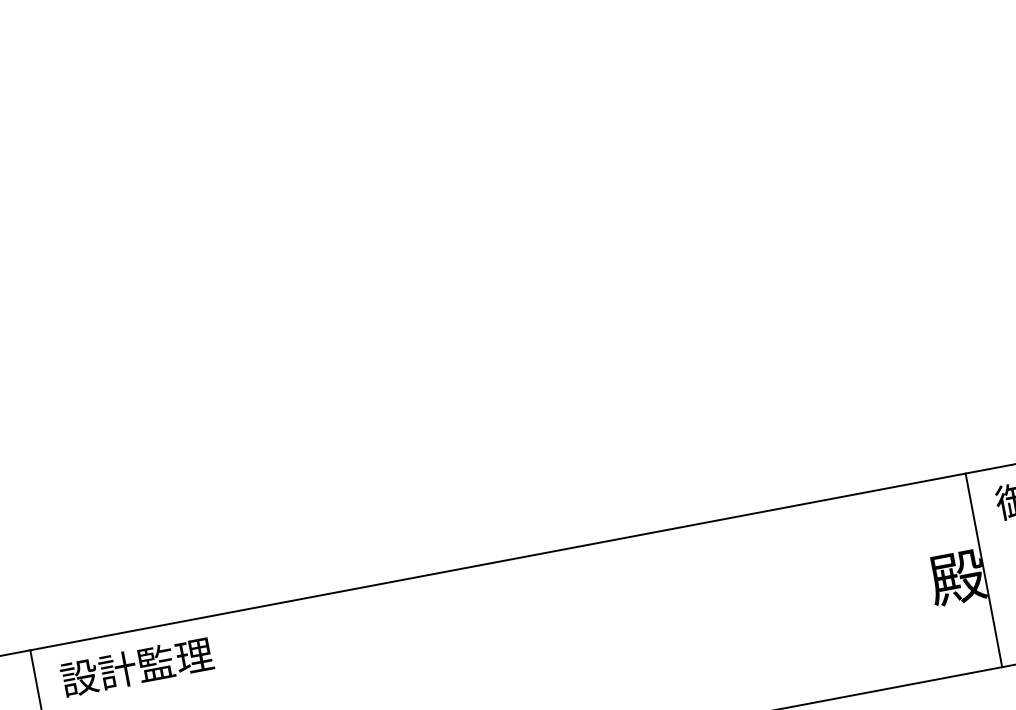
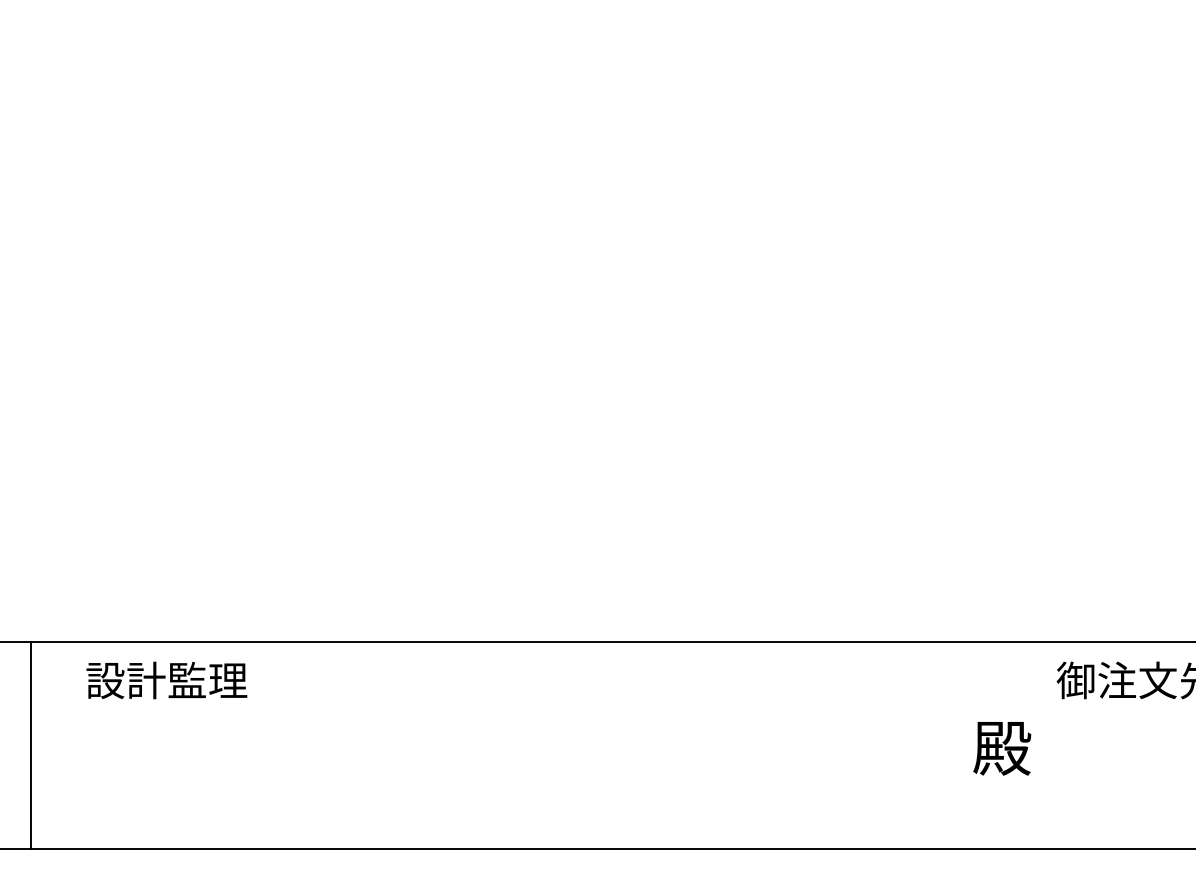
line: (983, 569) -> (1030, 745), removed
text: (136, 667) -> (166, 680), moved

